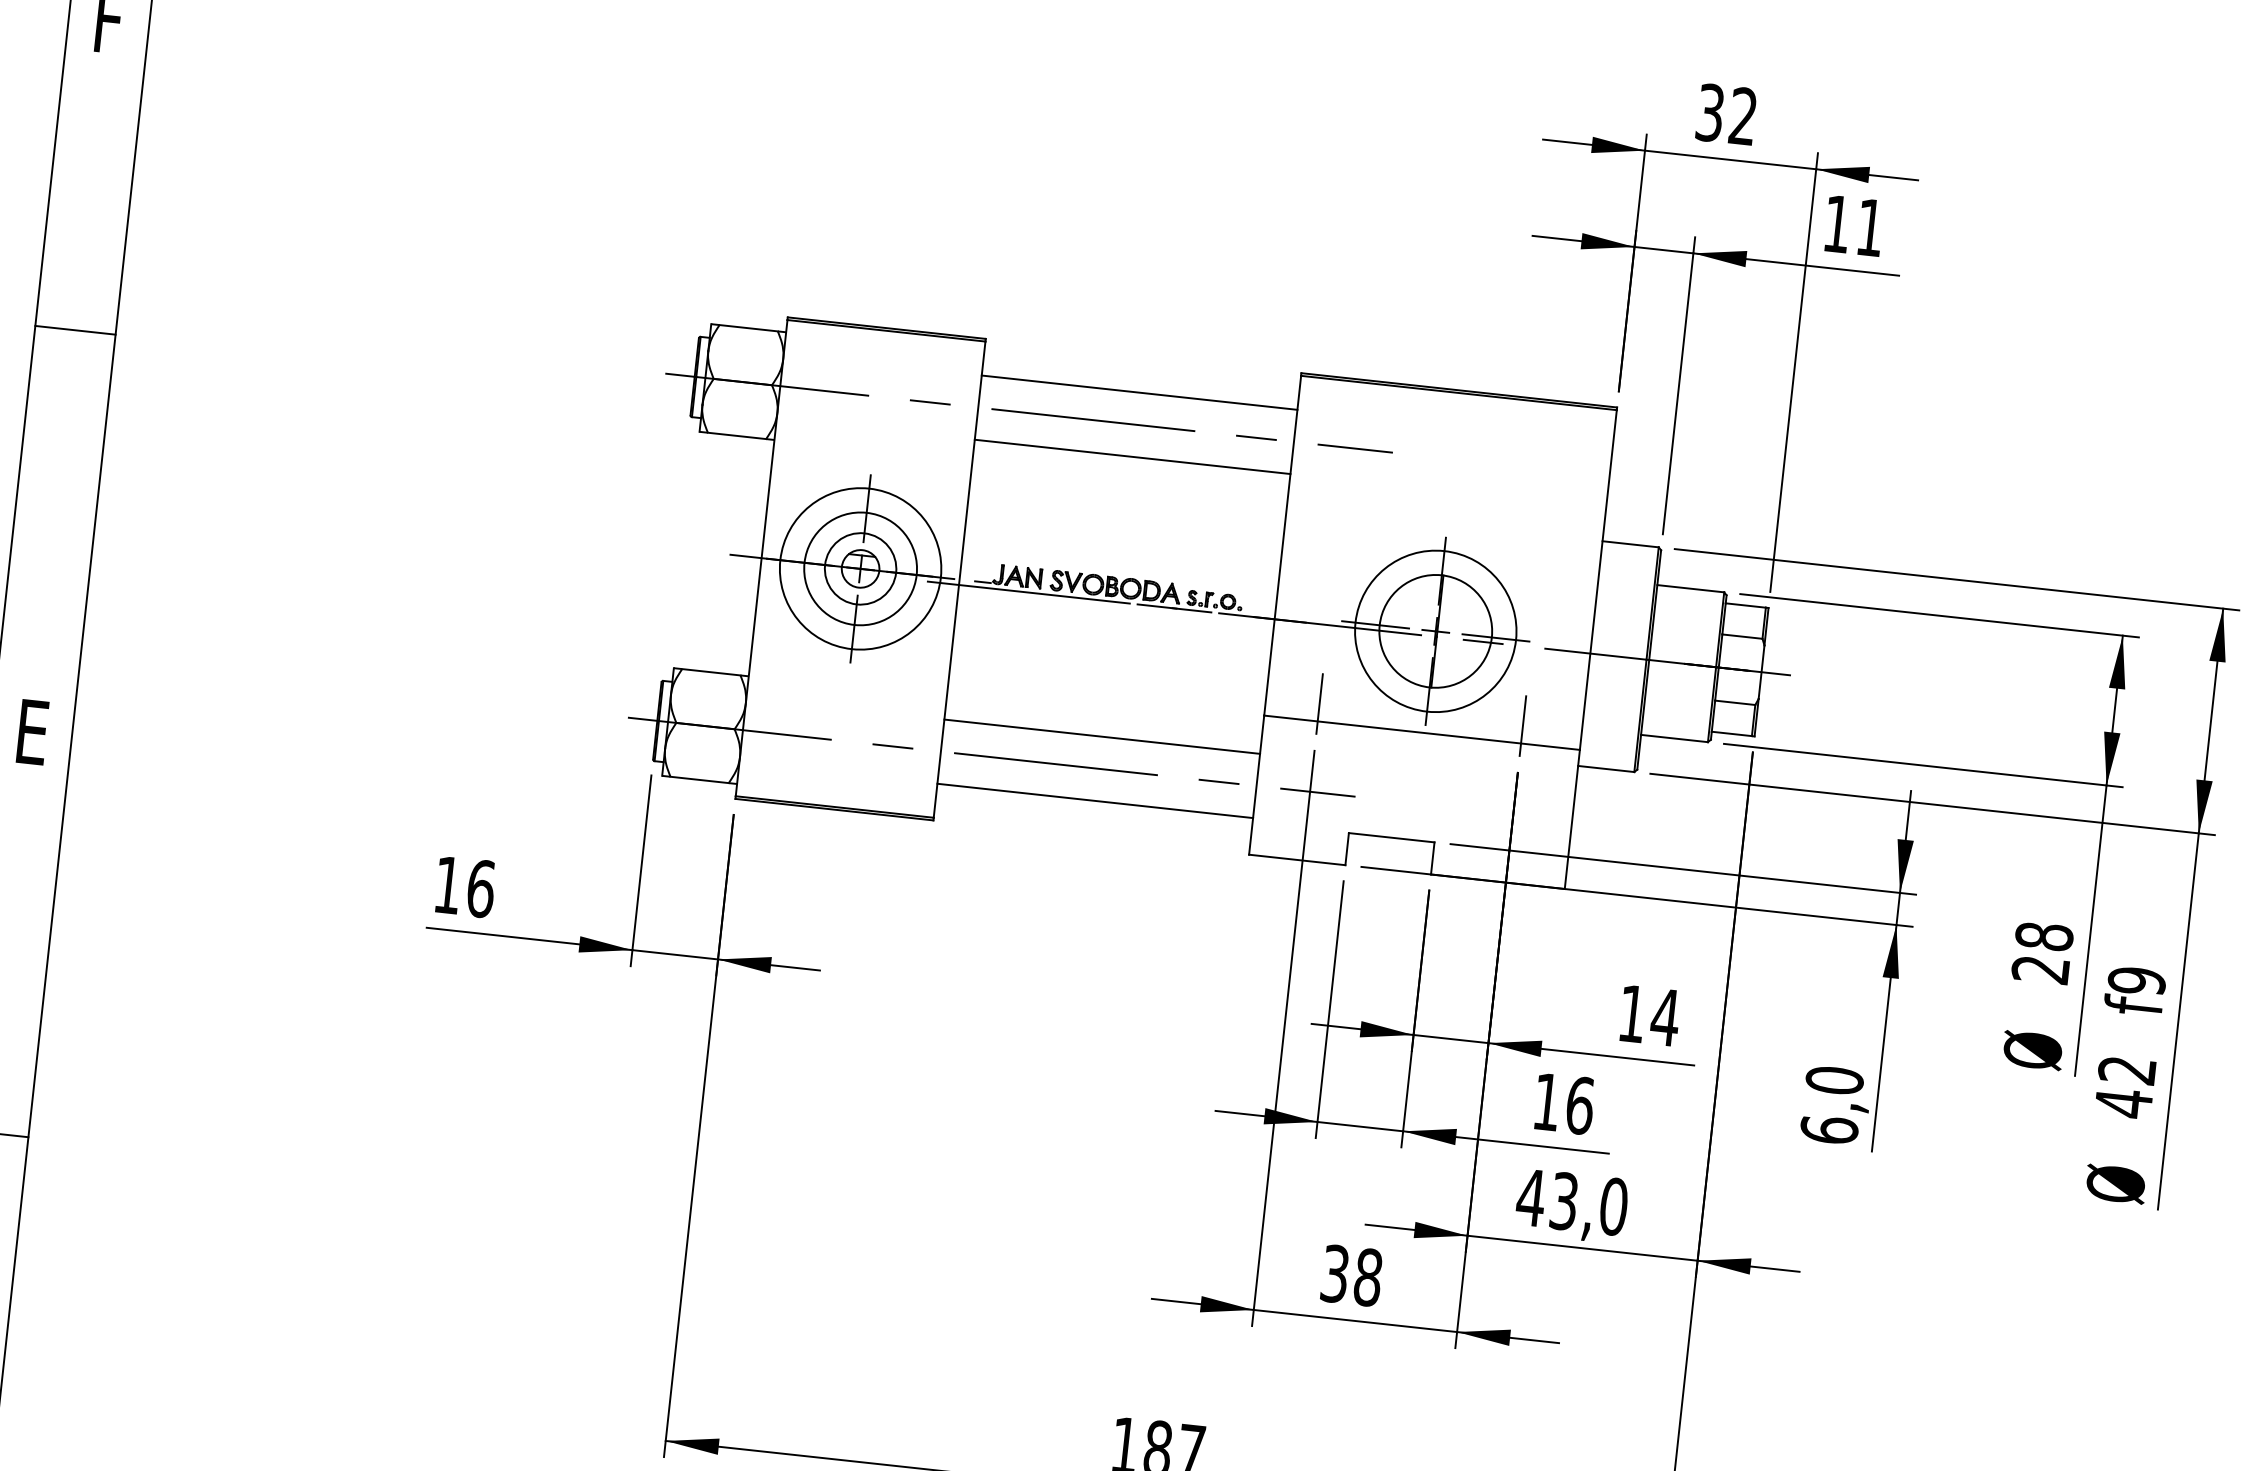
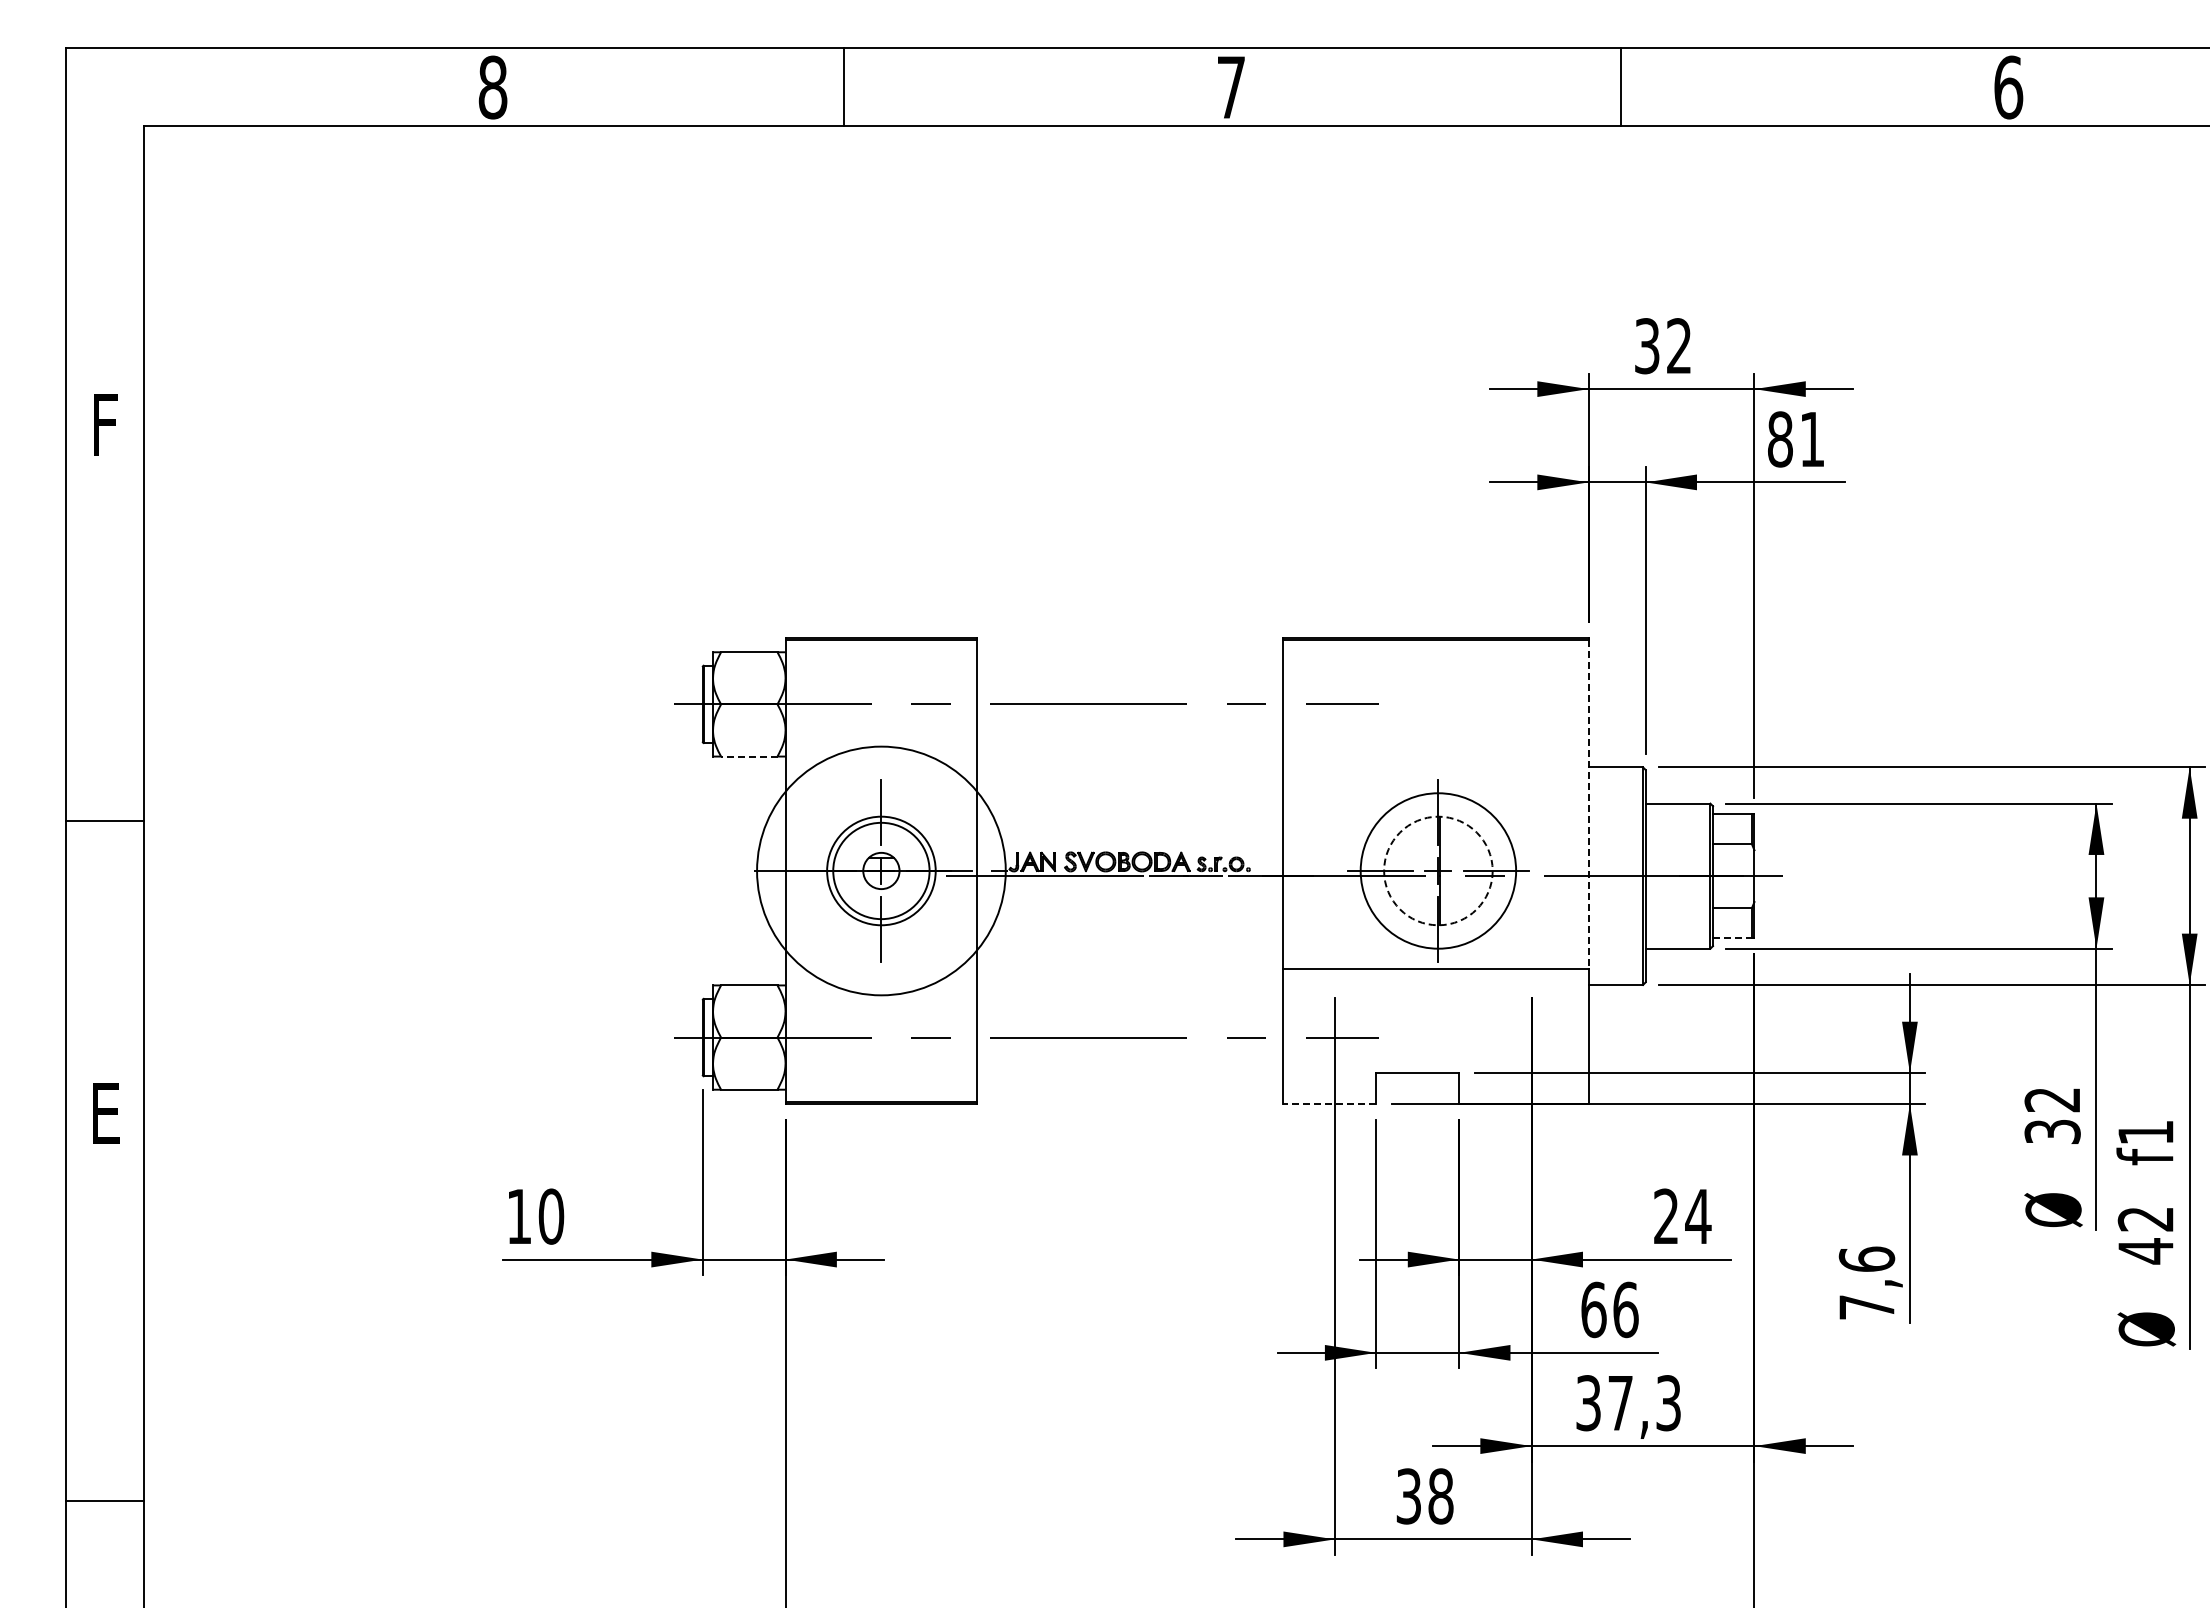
text: (1837, 224) -> (1780, 439), 11 -> 81
line: (75, 330) -> (105, 821), moved
line: (1138, 392) -> (1129, 673), removed
line: (736, 435) -> (748, 756), solid -> dashed
line: (1131, 456) -> (1129, 735), removed
circle: (860, 568) -> (881, 870), size x1.4
circle: (860, 568) -> (881, 870), size x1.6
line: (1598, 579) -> (1588, 804), solid -> dashed
circle: (1435, 630) -> (1438, 870), solid -> dashed
line: (1319, 703) -> (1334, 952), removed
line: (1522, 726) -> (1531, 952), removed
line: (1731, 734) -> (1732, 938), solid -> dashed
line: (1101, 736) -> (1129, 1006), removed
line: (1094, 800) -> (1129, 1068), removed
line: (1297, 860) -> (1329, 1104), solid -> dashed
text: (481, 888) -> (551, 1216), 16 -> 10
text: (2042, 952) -> (2052, 1115), 28 -> 32
text: (2136, 980) -> (2145, 1132), f9 -> f1
text: (1631, 1012) -> (1665, 1215), 14 -> 24
text: (1546, 1101) -> (1593, 1309), 16 -> 66
text: (1831, 1104) -> (1866, 1282), 6,0 -> 7,6
text: (1572, 1202) -> (1628, 1403), 43,0 -> 37,3

